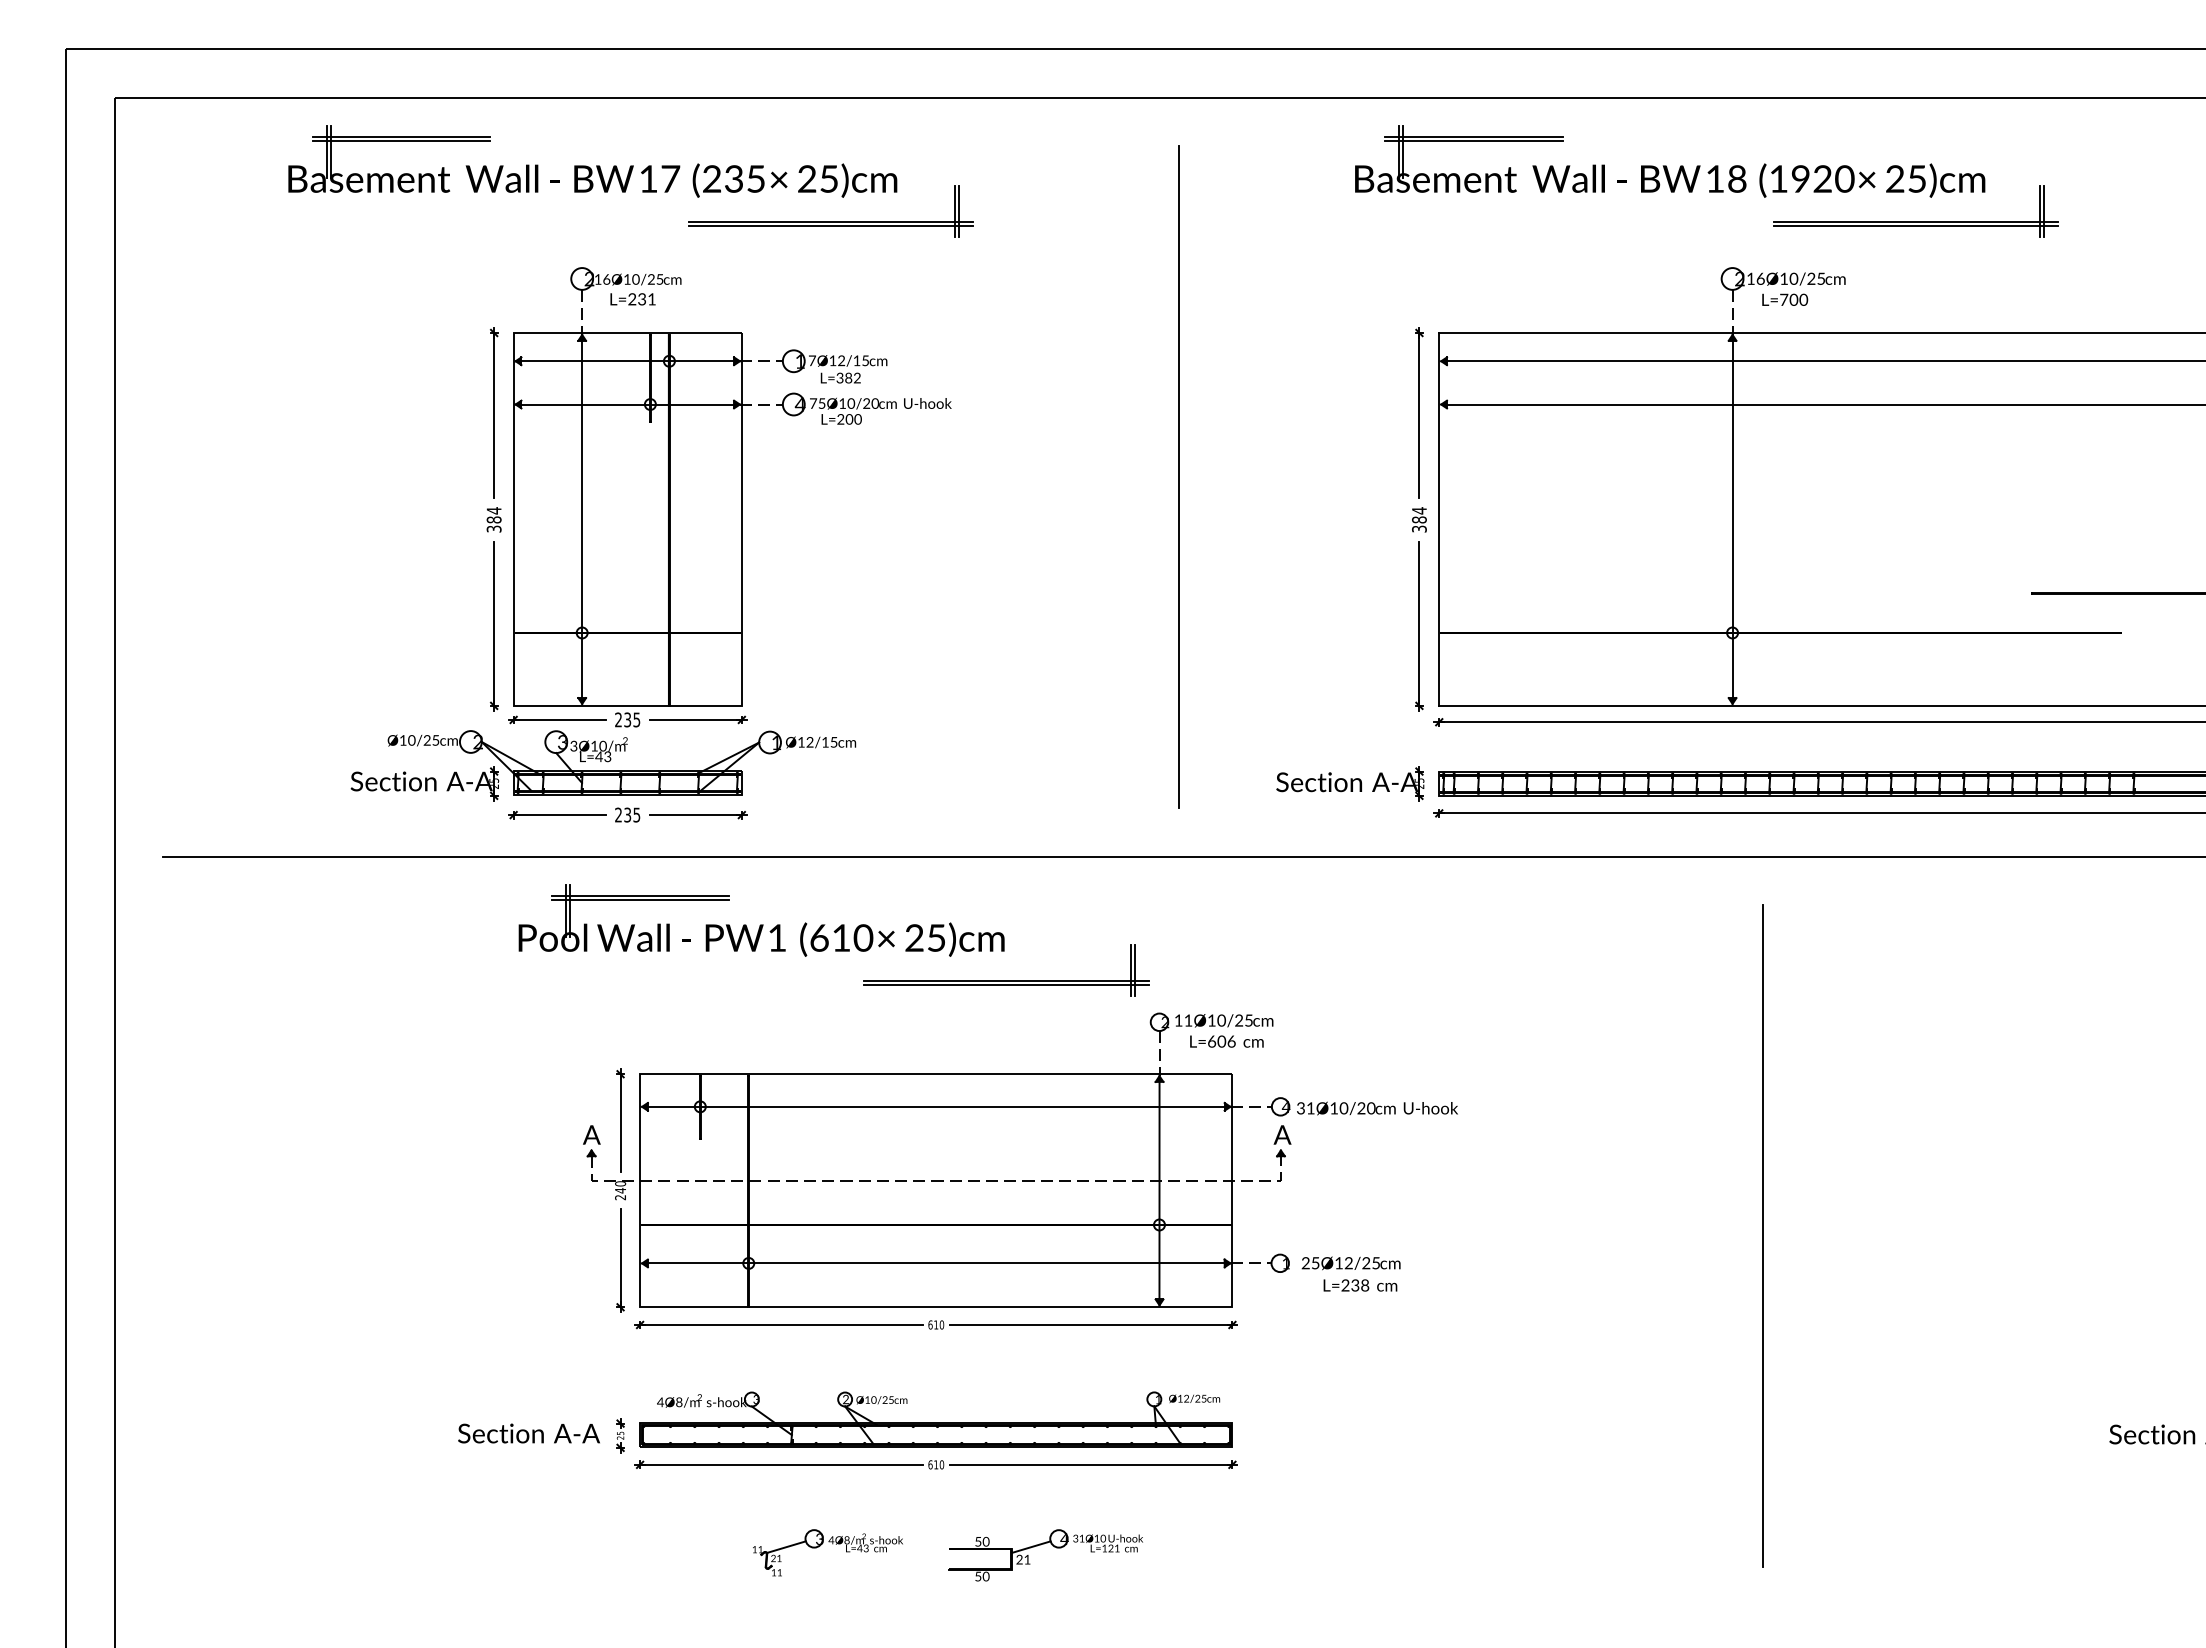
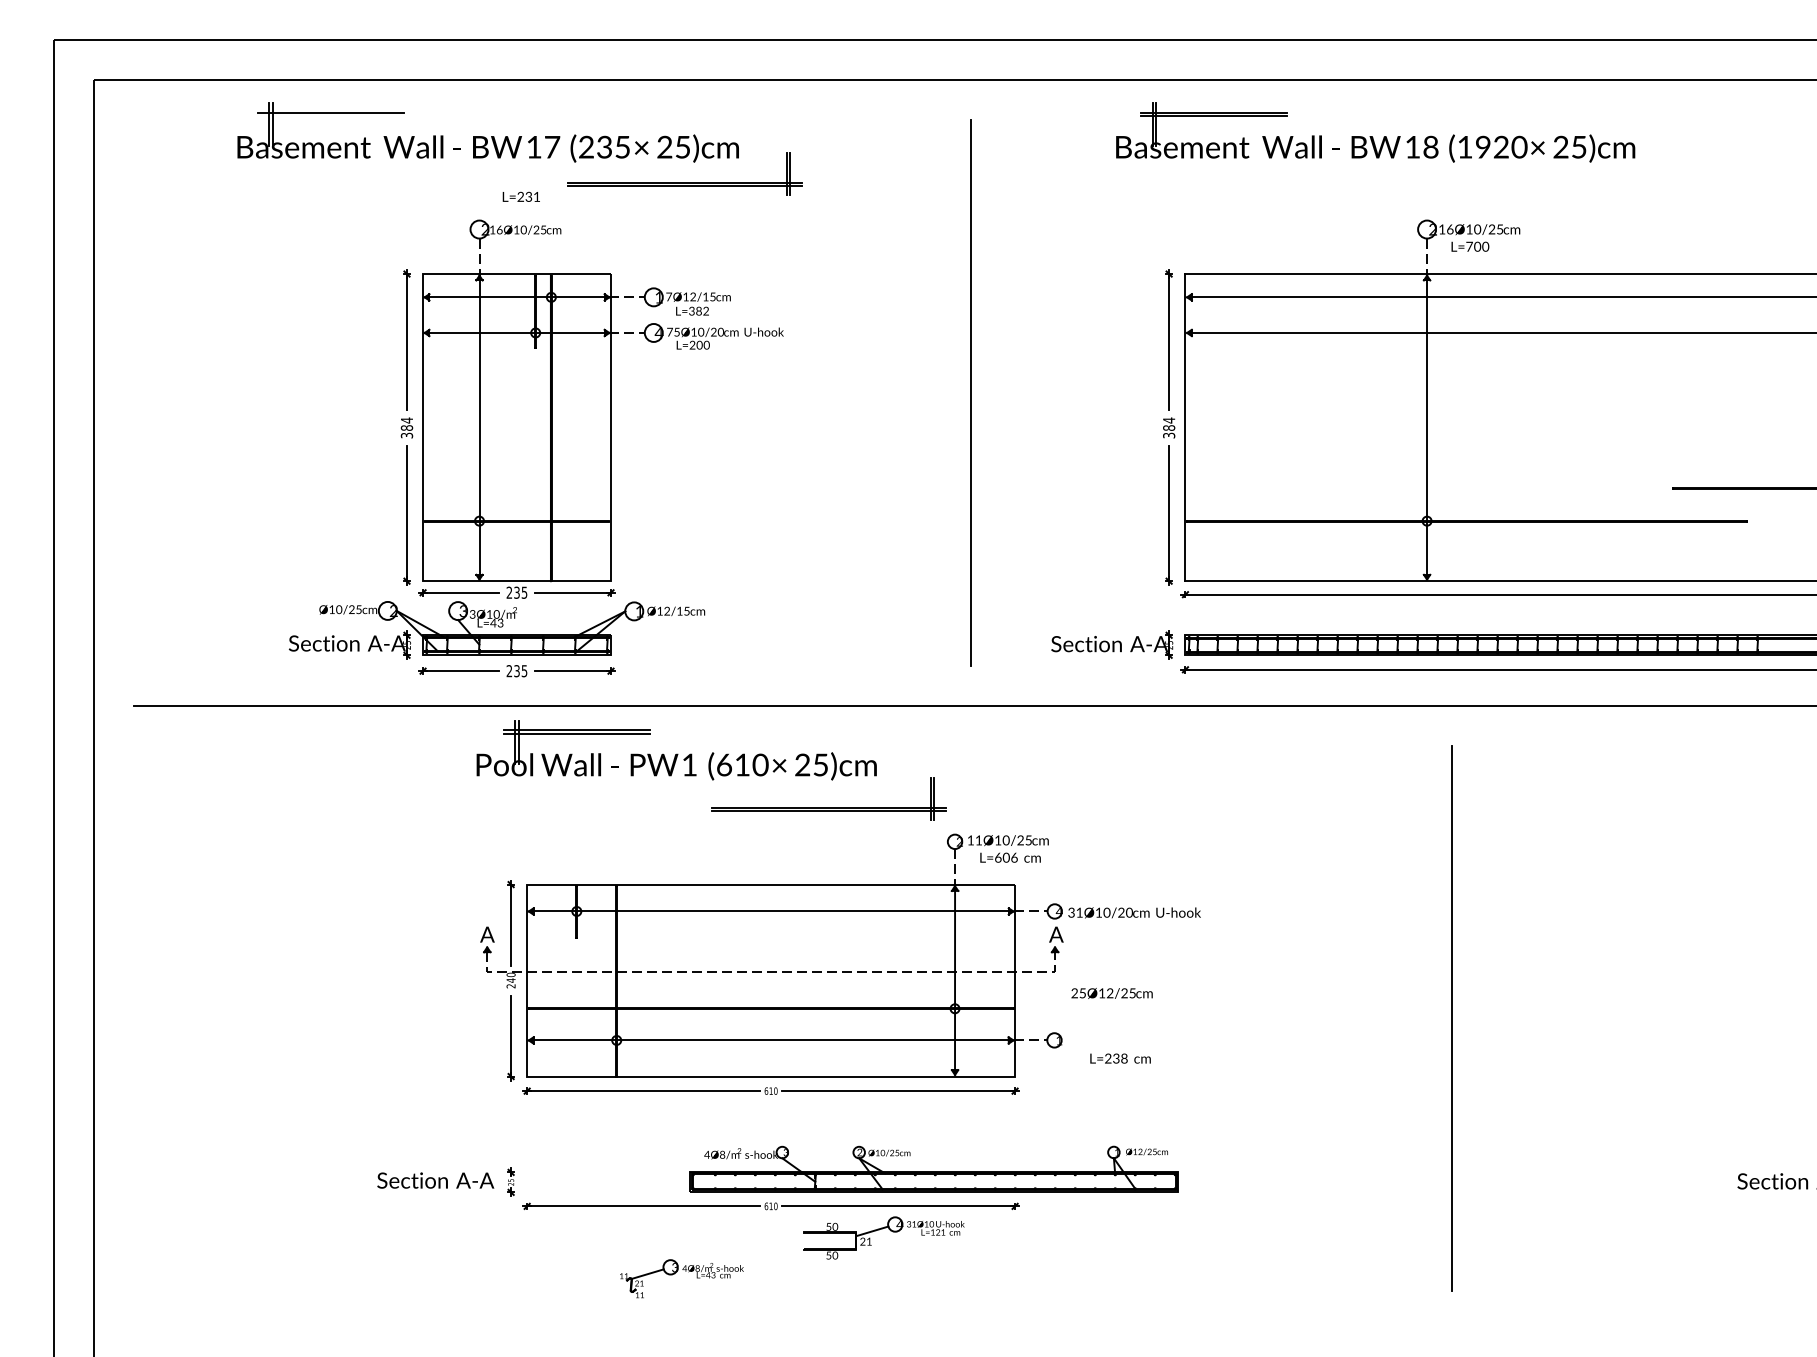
line: (401, 140) -> (330, 115), removed
part: (1915, 221) -> (1577, 182), removed
text: (632, 299) -> (520, 197), moved
part: (761, 920) -> (676, 750), moved
text: (1350, 1263) -> (1111, 993), moved
part: (935, 1419) -> (933, 1169), moved
part: (1044, 1544) -> (883, 1229), moved

